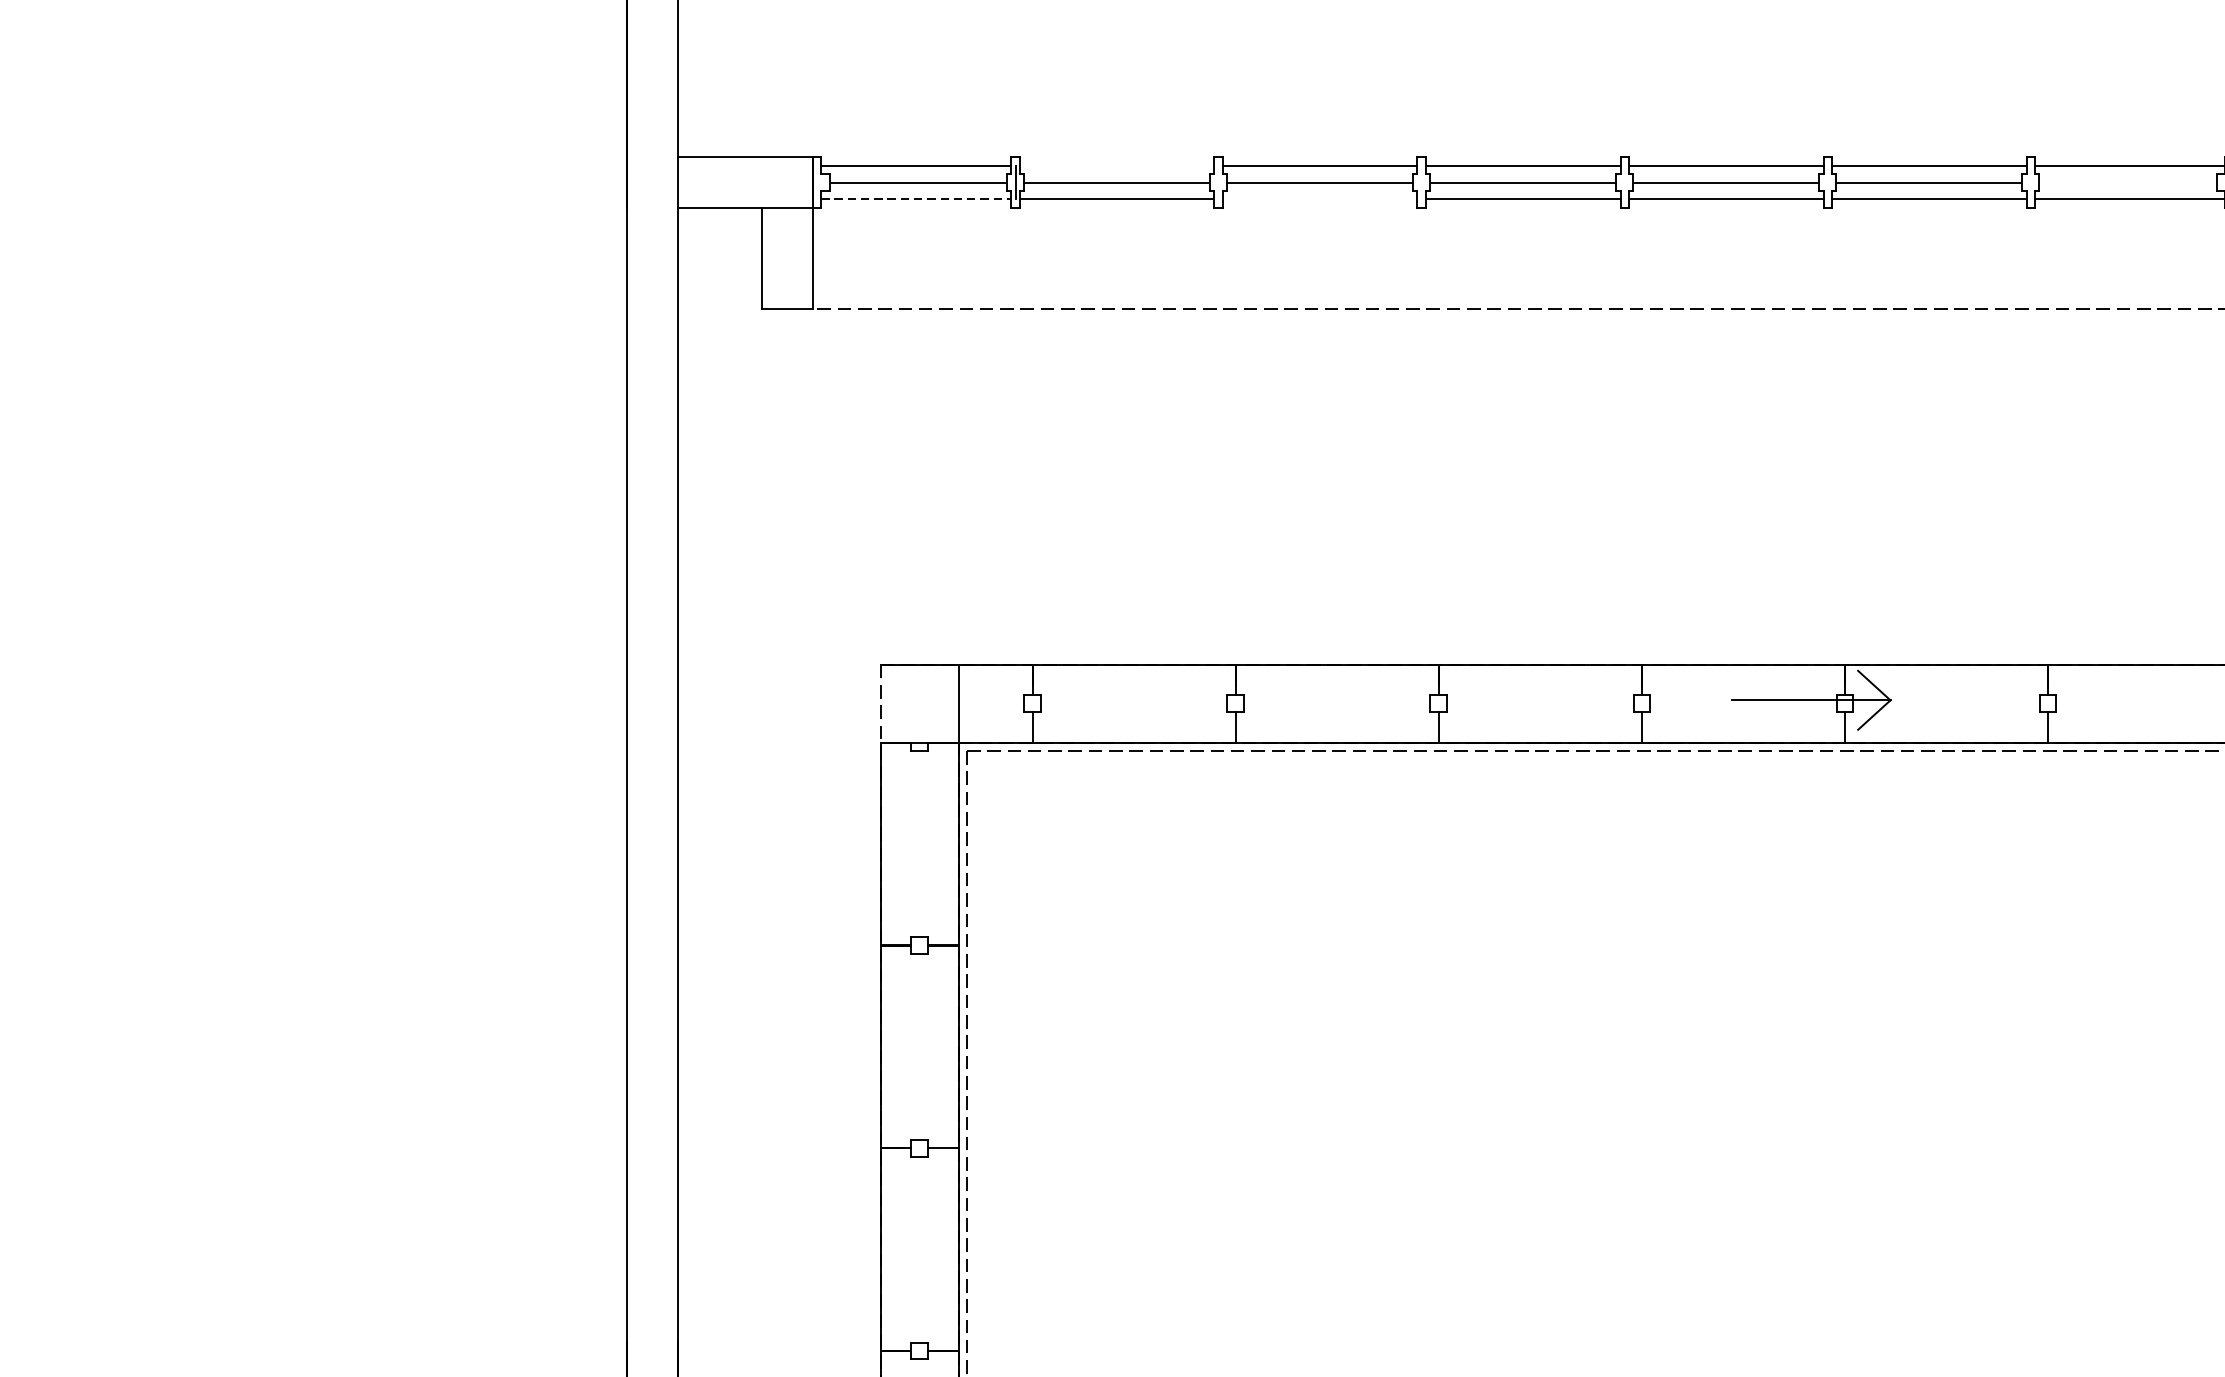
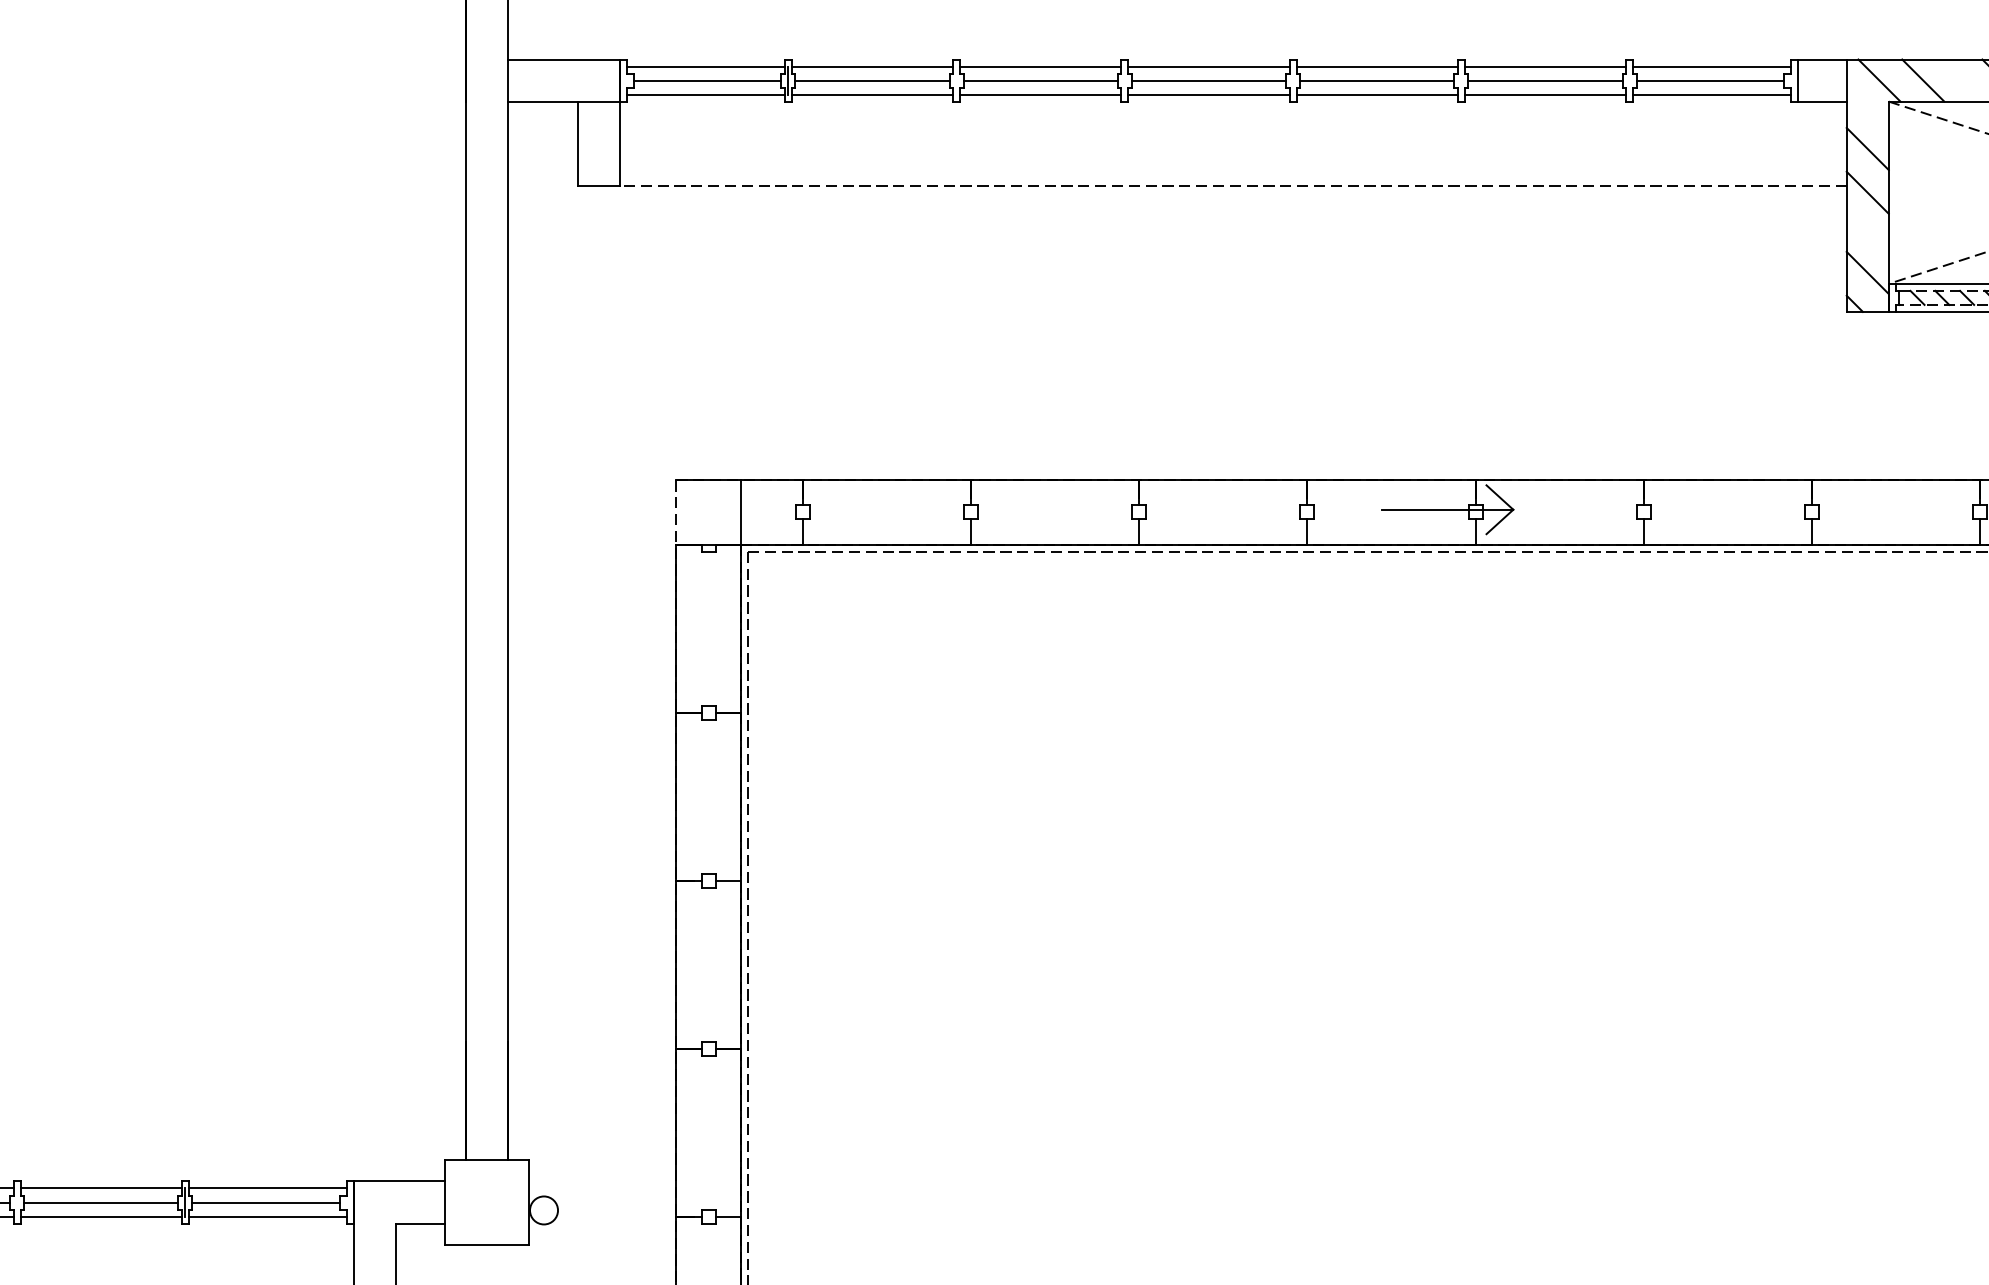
line: (1117, 165) -> (872, 66), added
line: (2127, 182) -> (1709, 80), added
line: (915, 199) -> (705, 94), dashed -> solid
line: (1320, 199) -> (1040, 94), added

